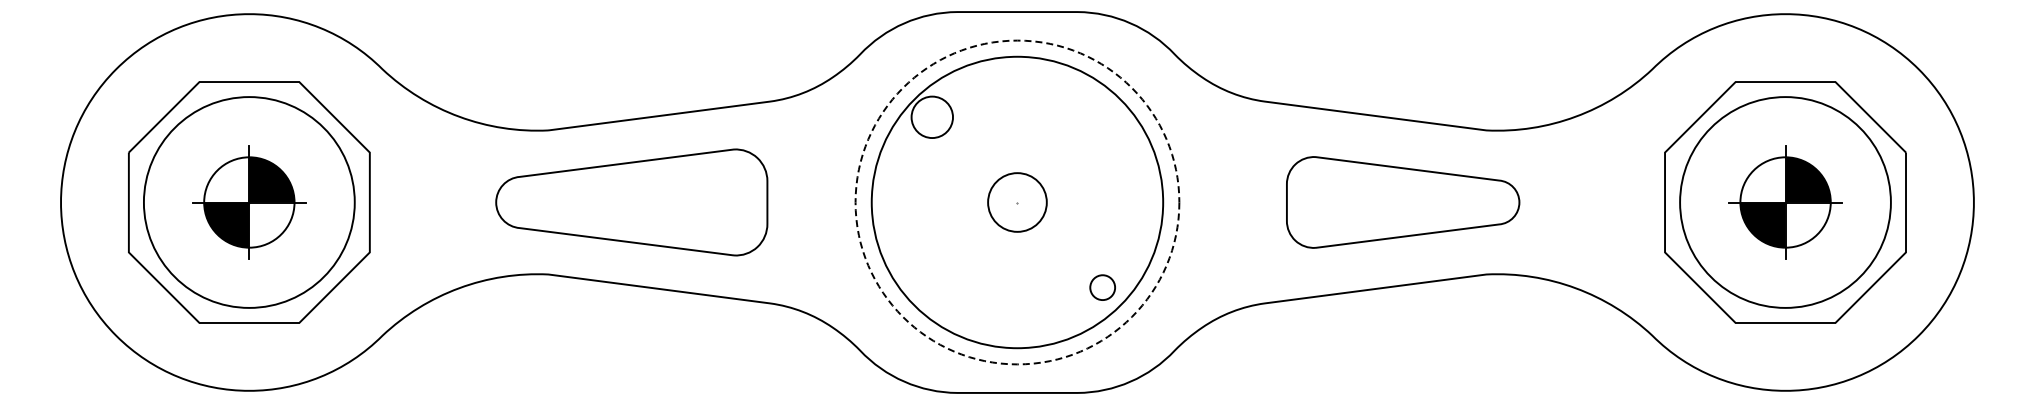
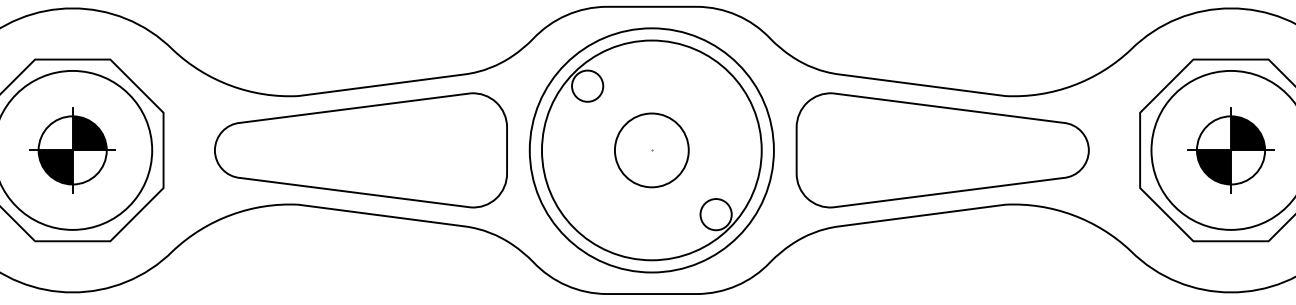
part: (631, 202) -> (360, 150), size x1.43
circle: (1017, 202) -> (651, 150), dashed -> solid
circle: (1017, 202) -> (651, 150), size x1.67
part: (1402, 202) -> (942, 150), size x1.67
circle: (1102, 287) -> (715, 214), size x1.67

